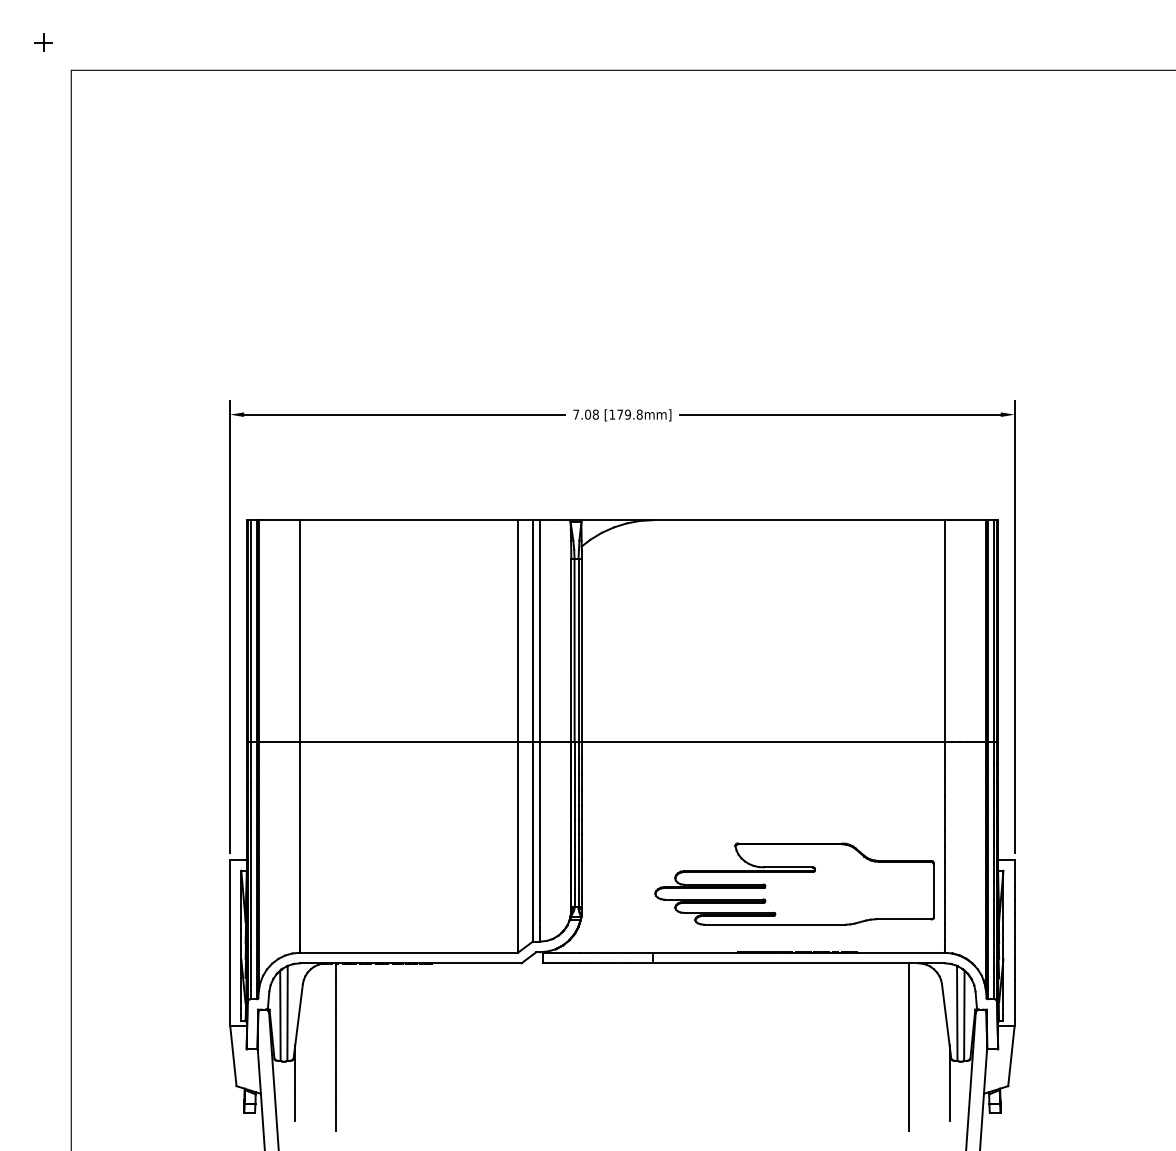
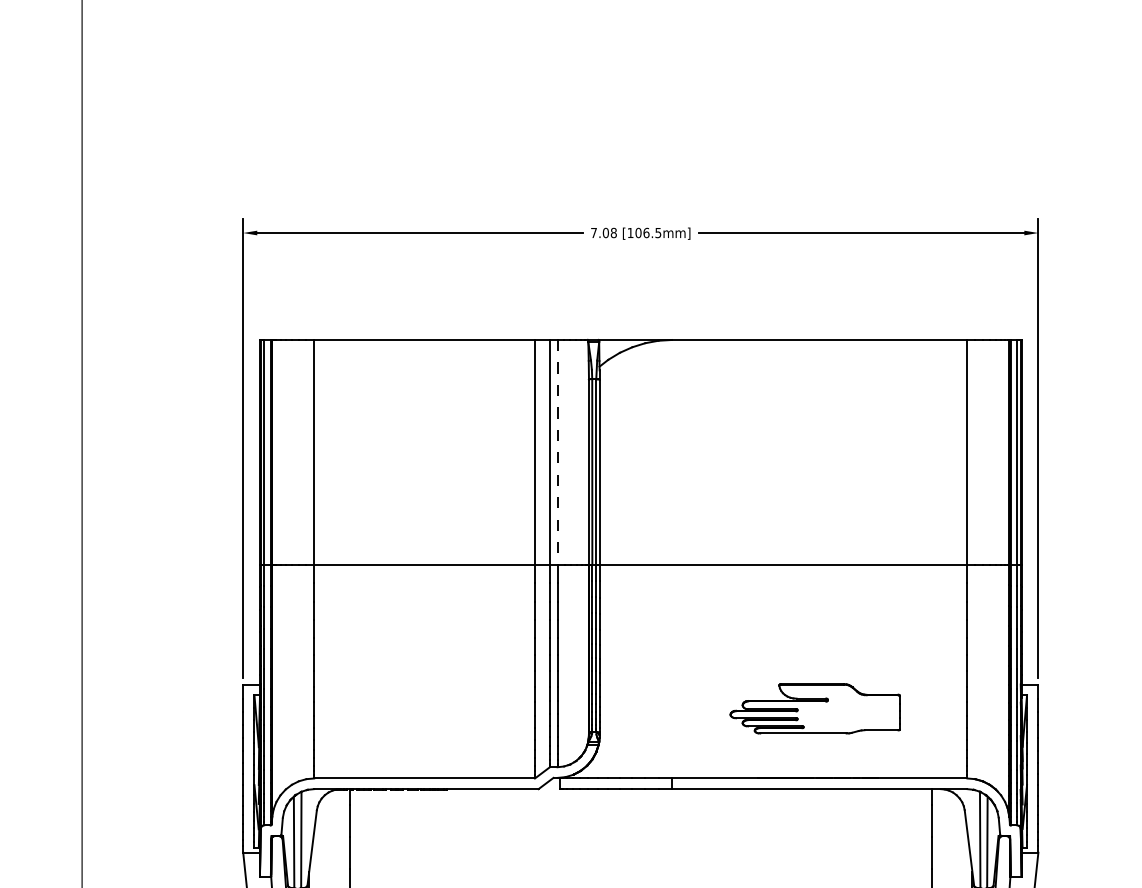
text: (629, 414) -> (647, 232), [179.8mm] -> [106.5mm]
line: (540, 630) -> (557, 451), solid -> dashed
part: (794, 883) -> (815, 708), size x0.6

